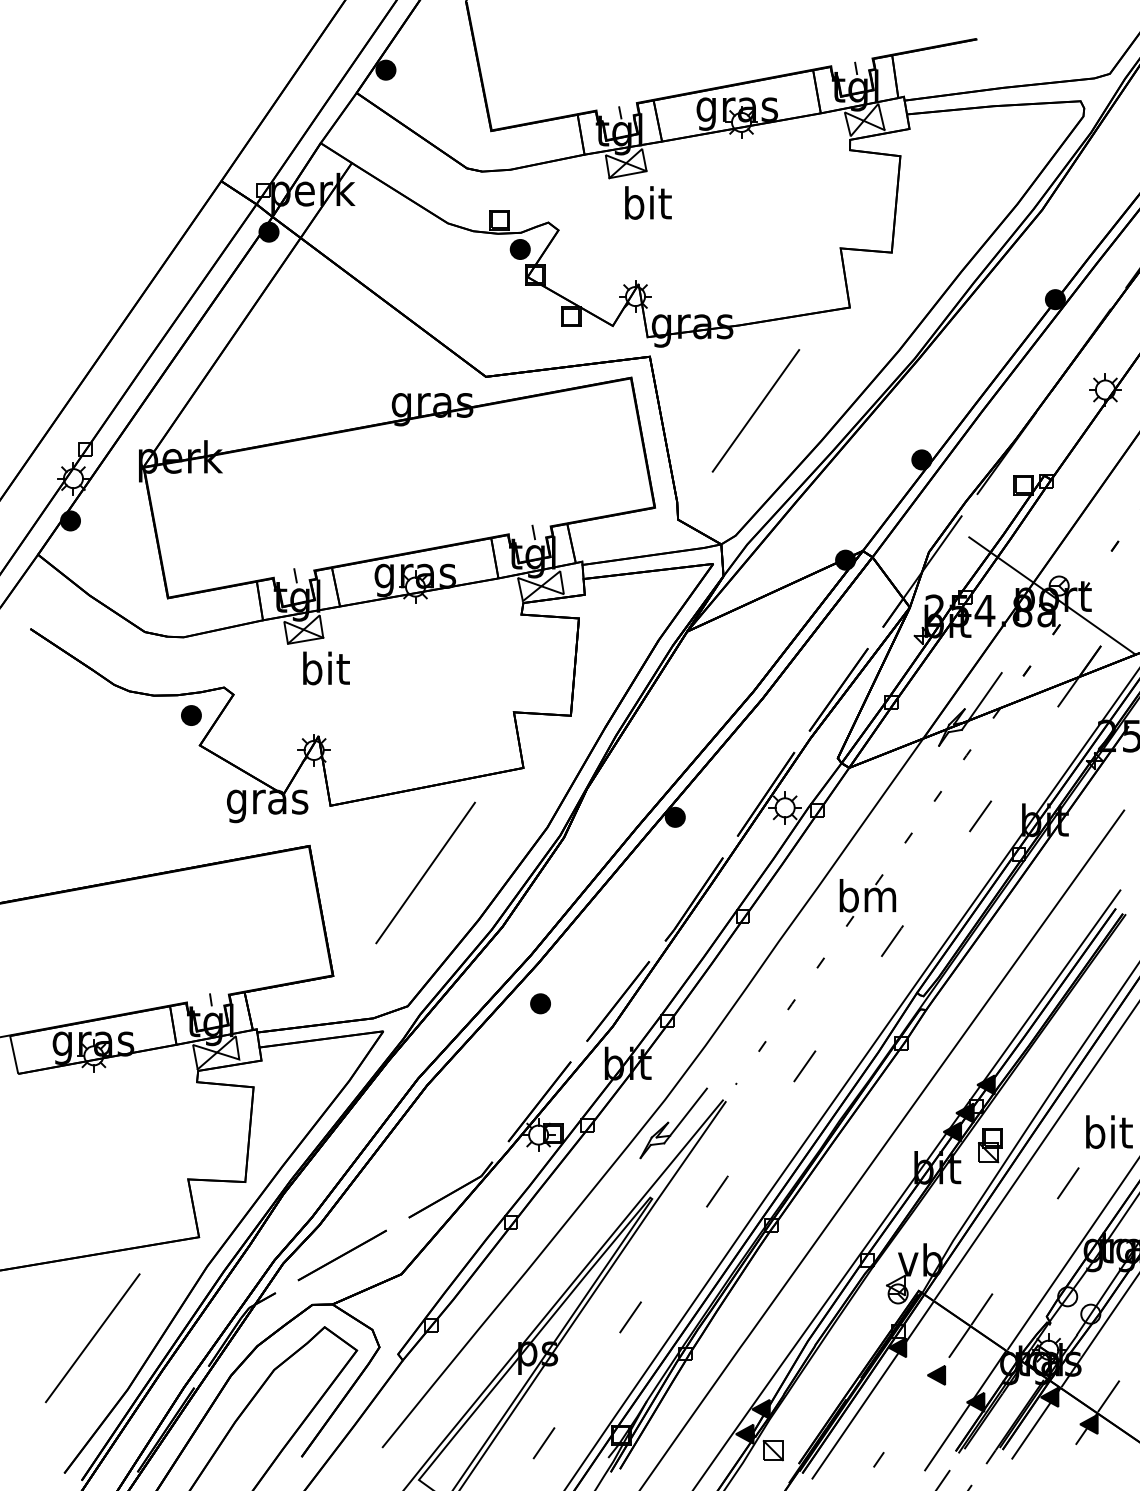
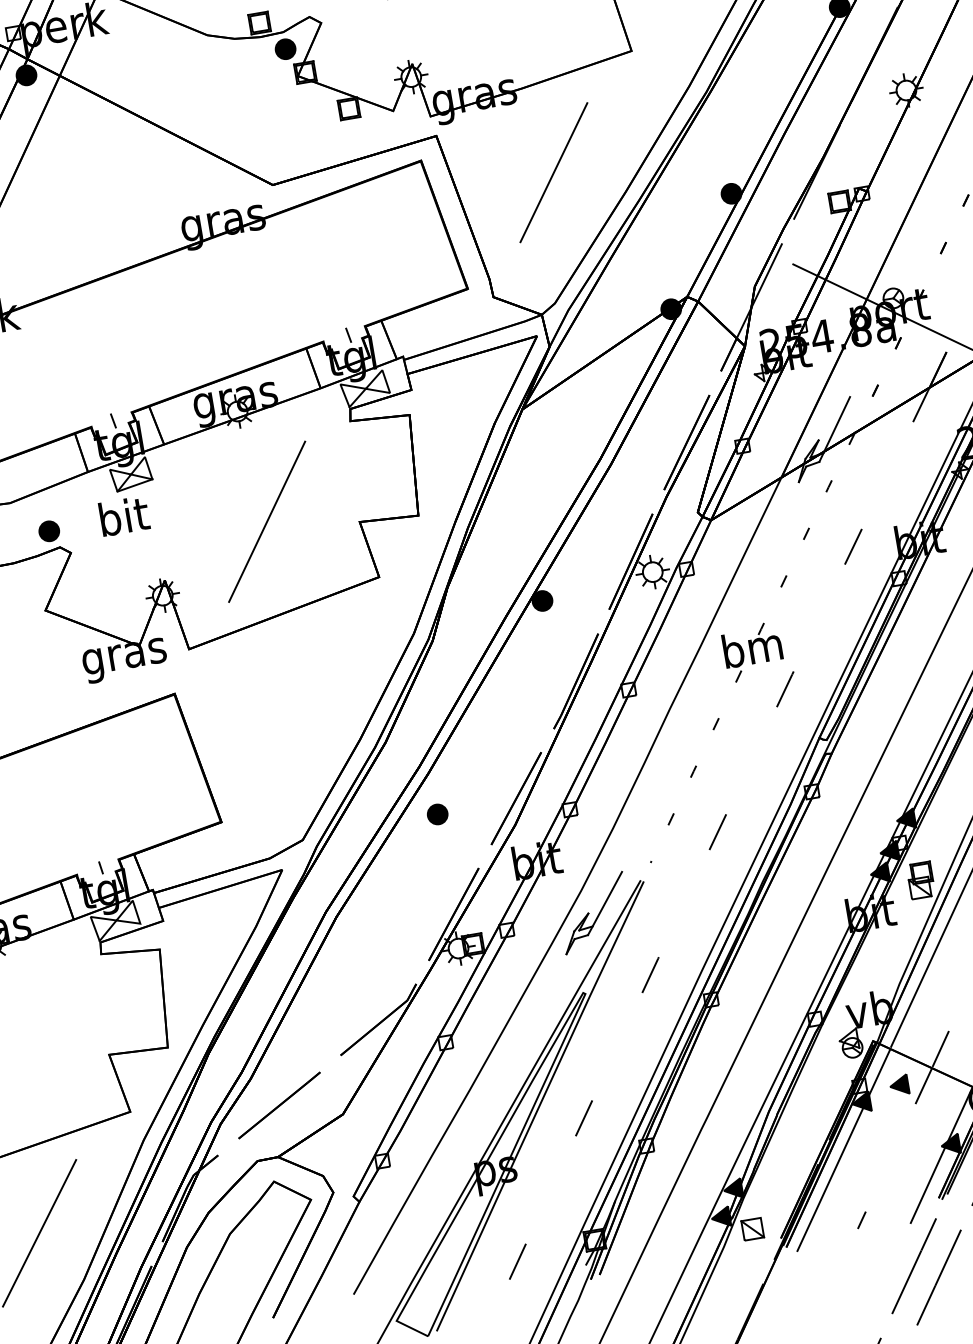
text: (326, 668) -> (124, 516), moved
part: (191, 715) -> (49, 531), moved
line: (425, 872) -> (266, 521), moved
part: (936, 1375) -> (899, 1085), moved

